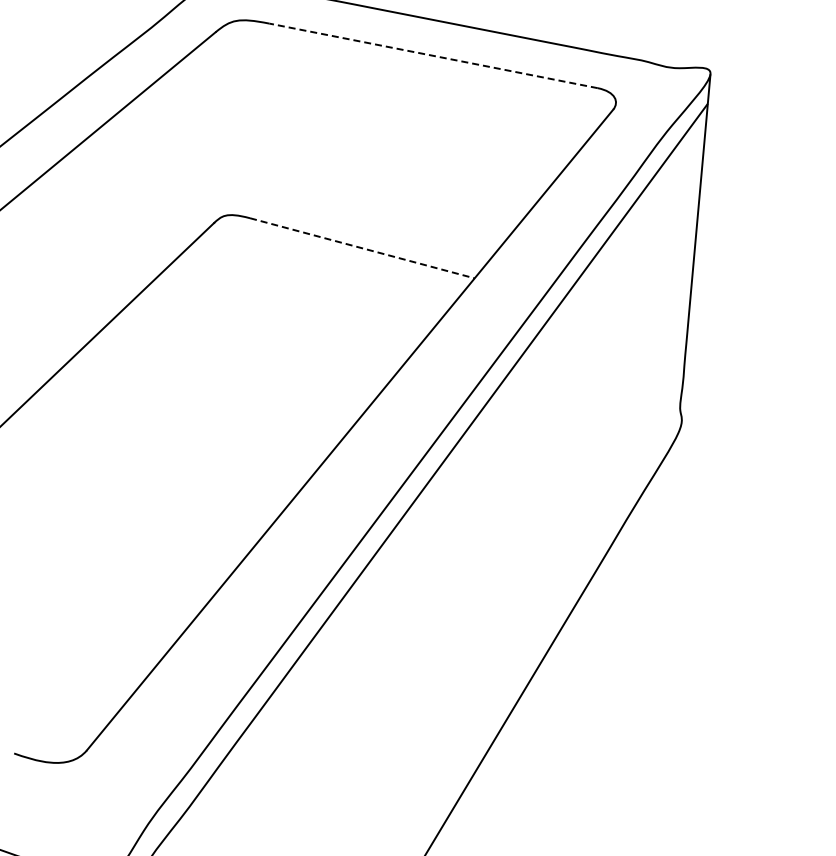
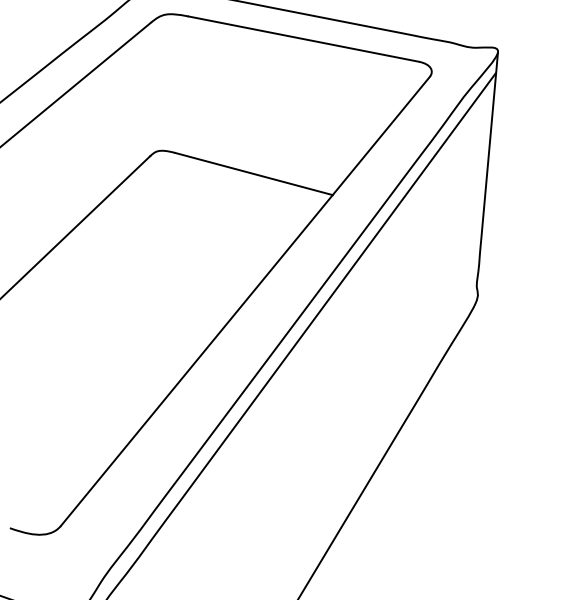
line: (433, 55) -> (303, 38), dashed -> solid
line: (362, 248) -> (254, 174), dashed -> solid

